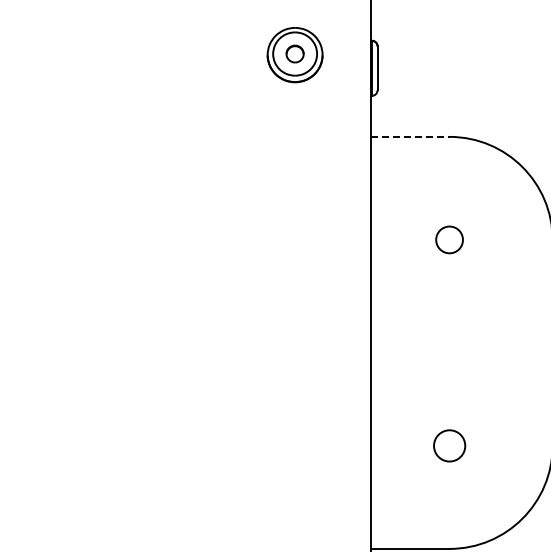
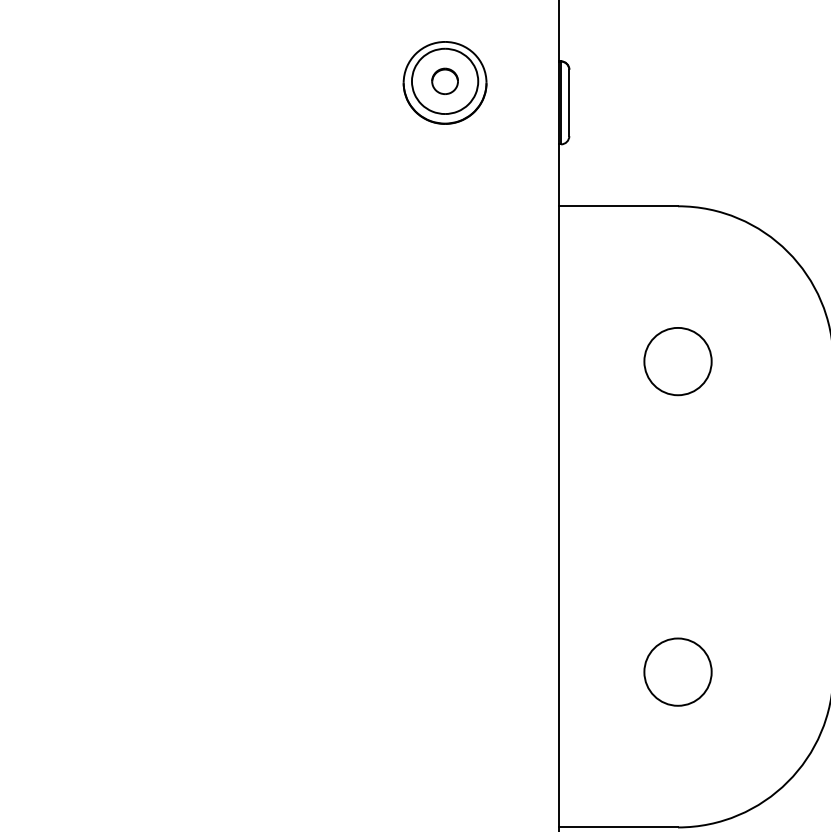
line: (410, 136) -> (619, 205), dashed -> solid
circle: (449, 239) -> (677, 360), size x1.67
circle: (449, 445) -> (677, 671), size x1.43

